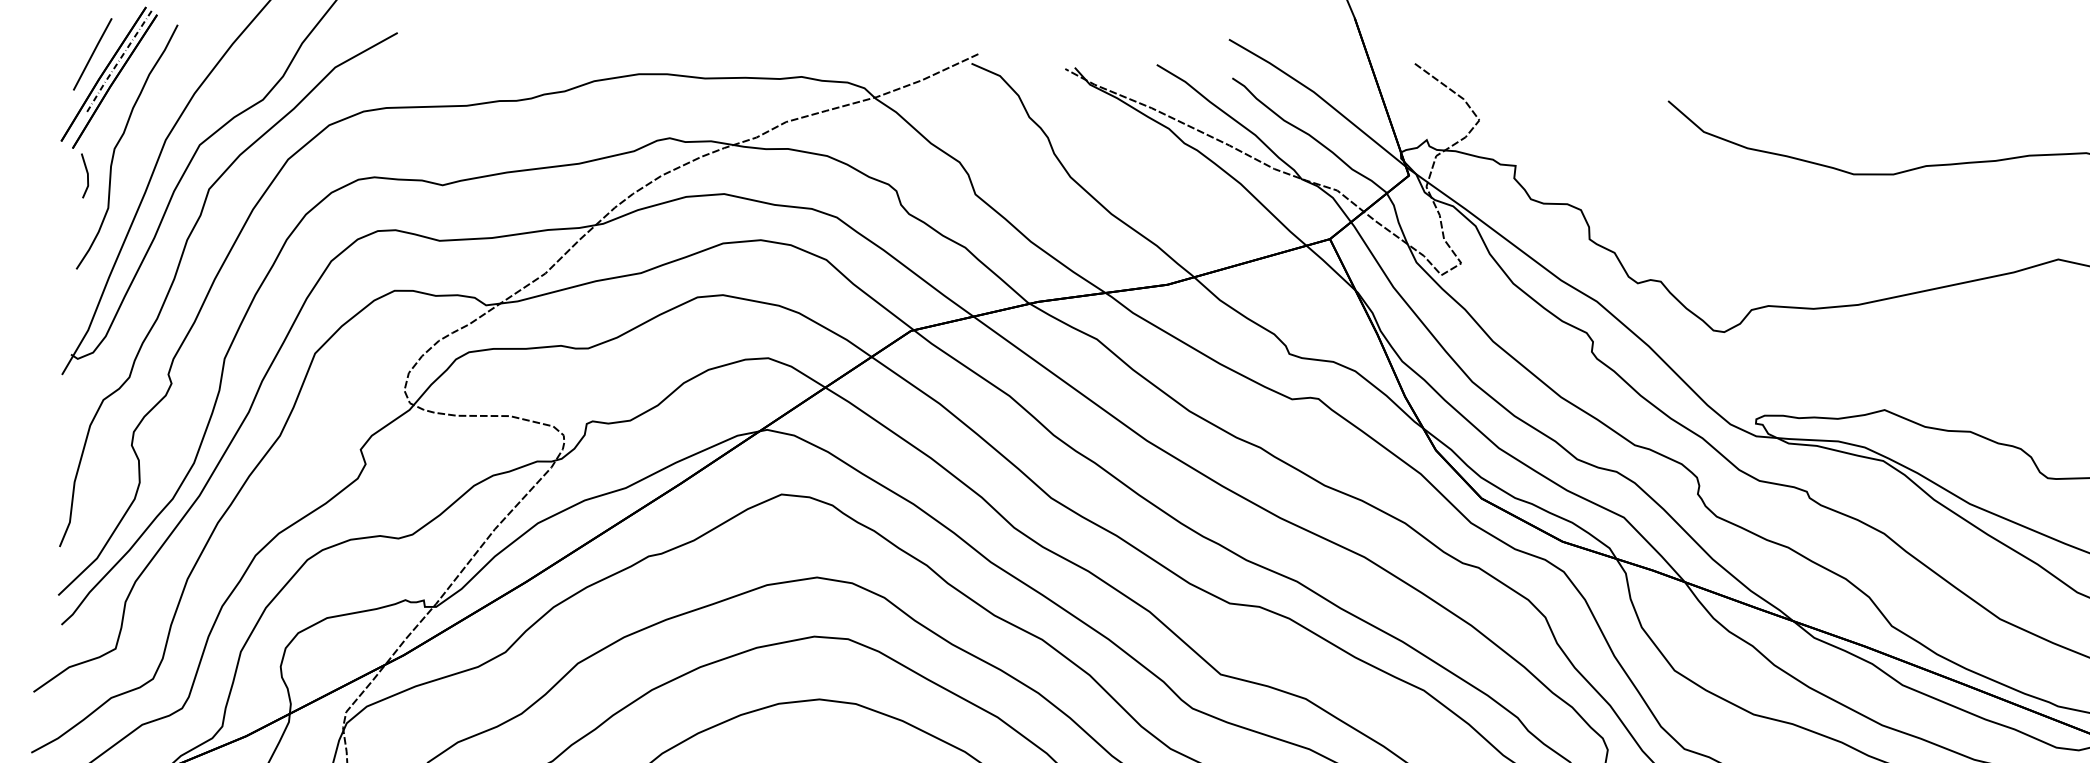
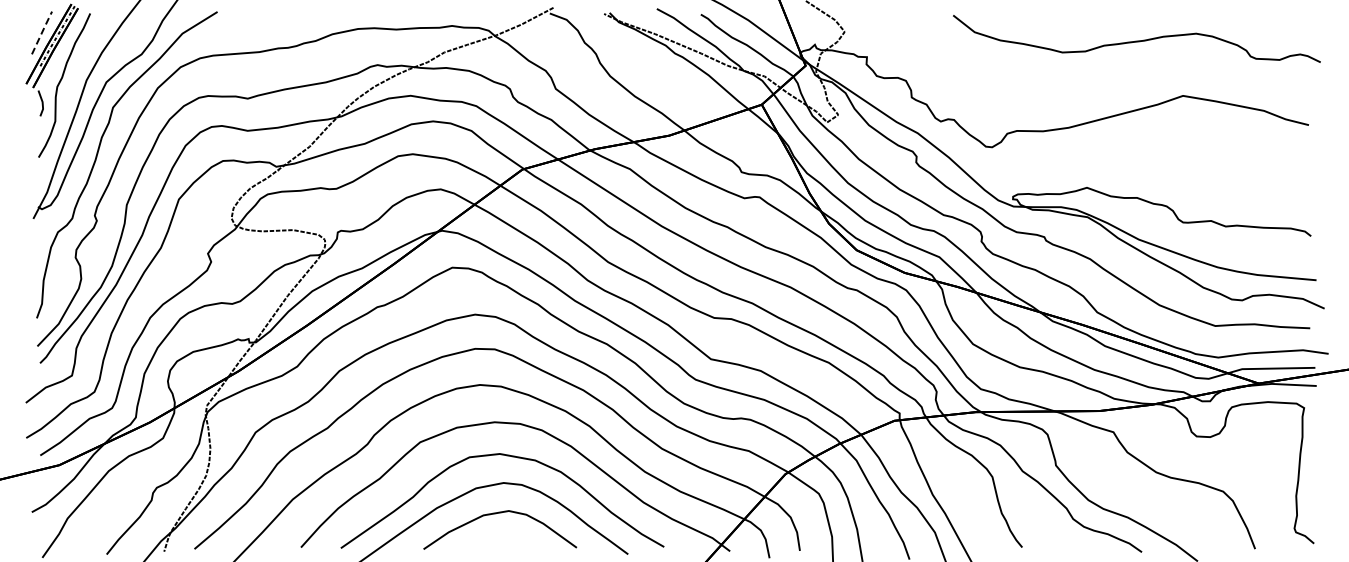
line: (93, 53) -> (42, 32), solid -> dashed

